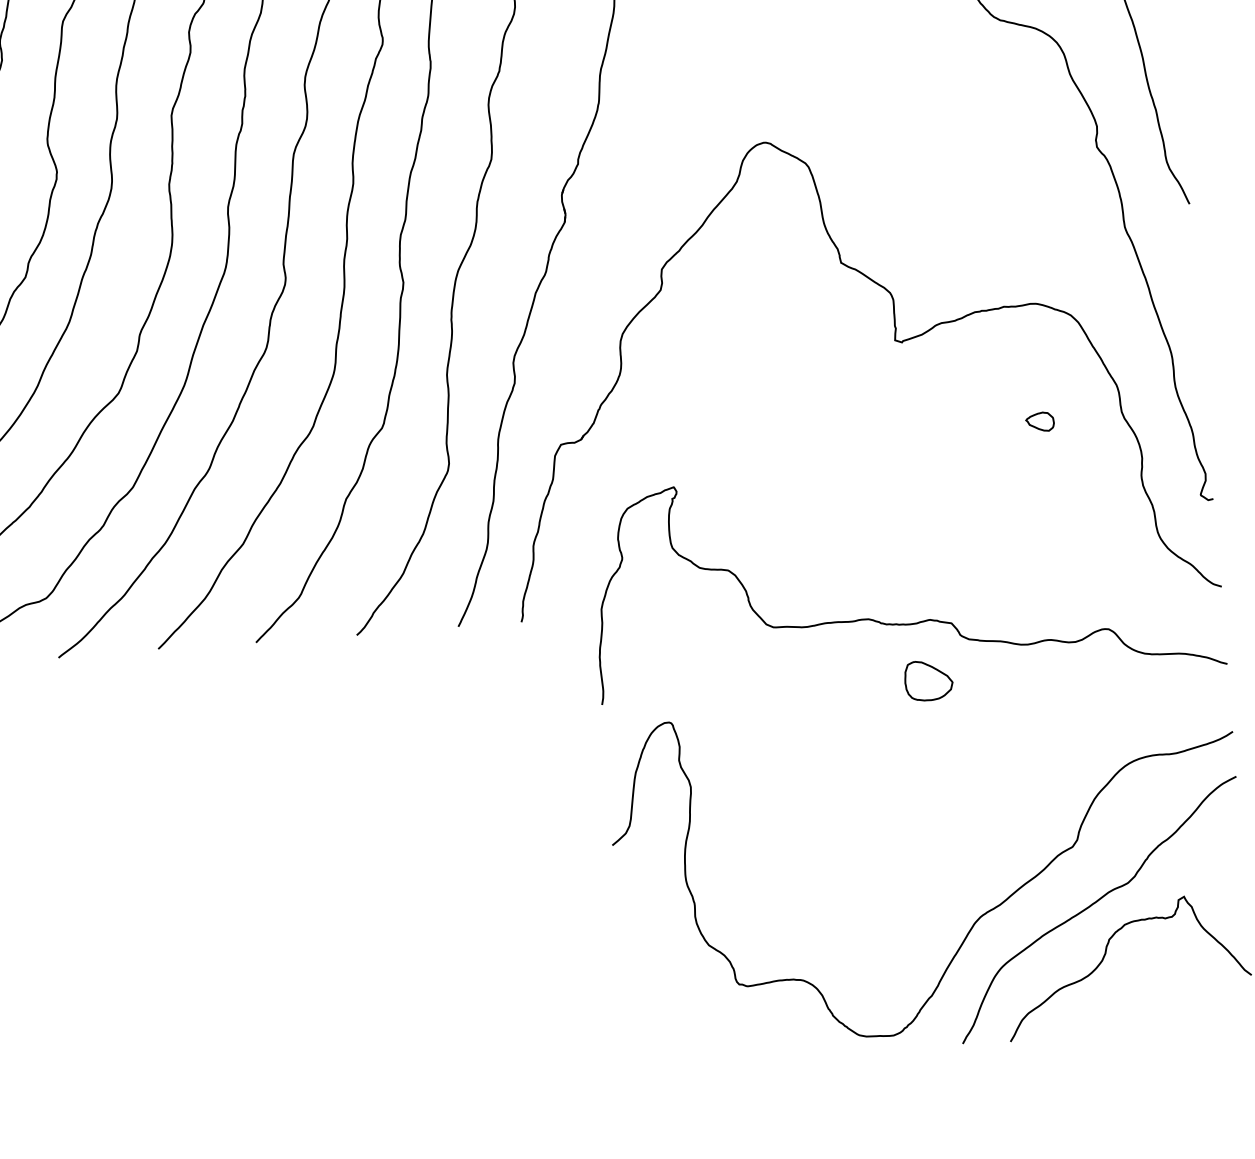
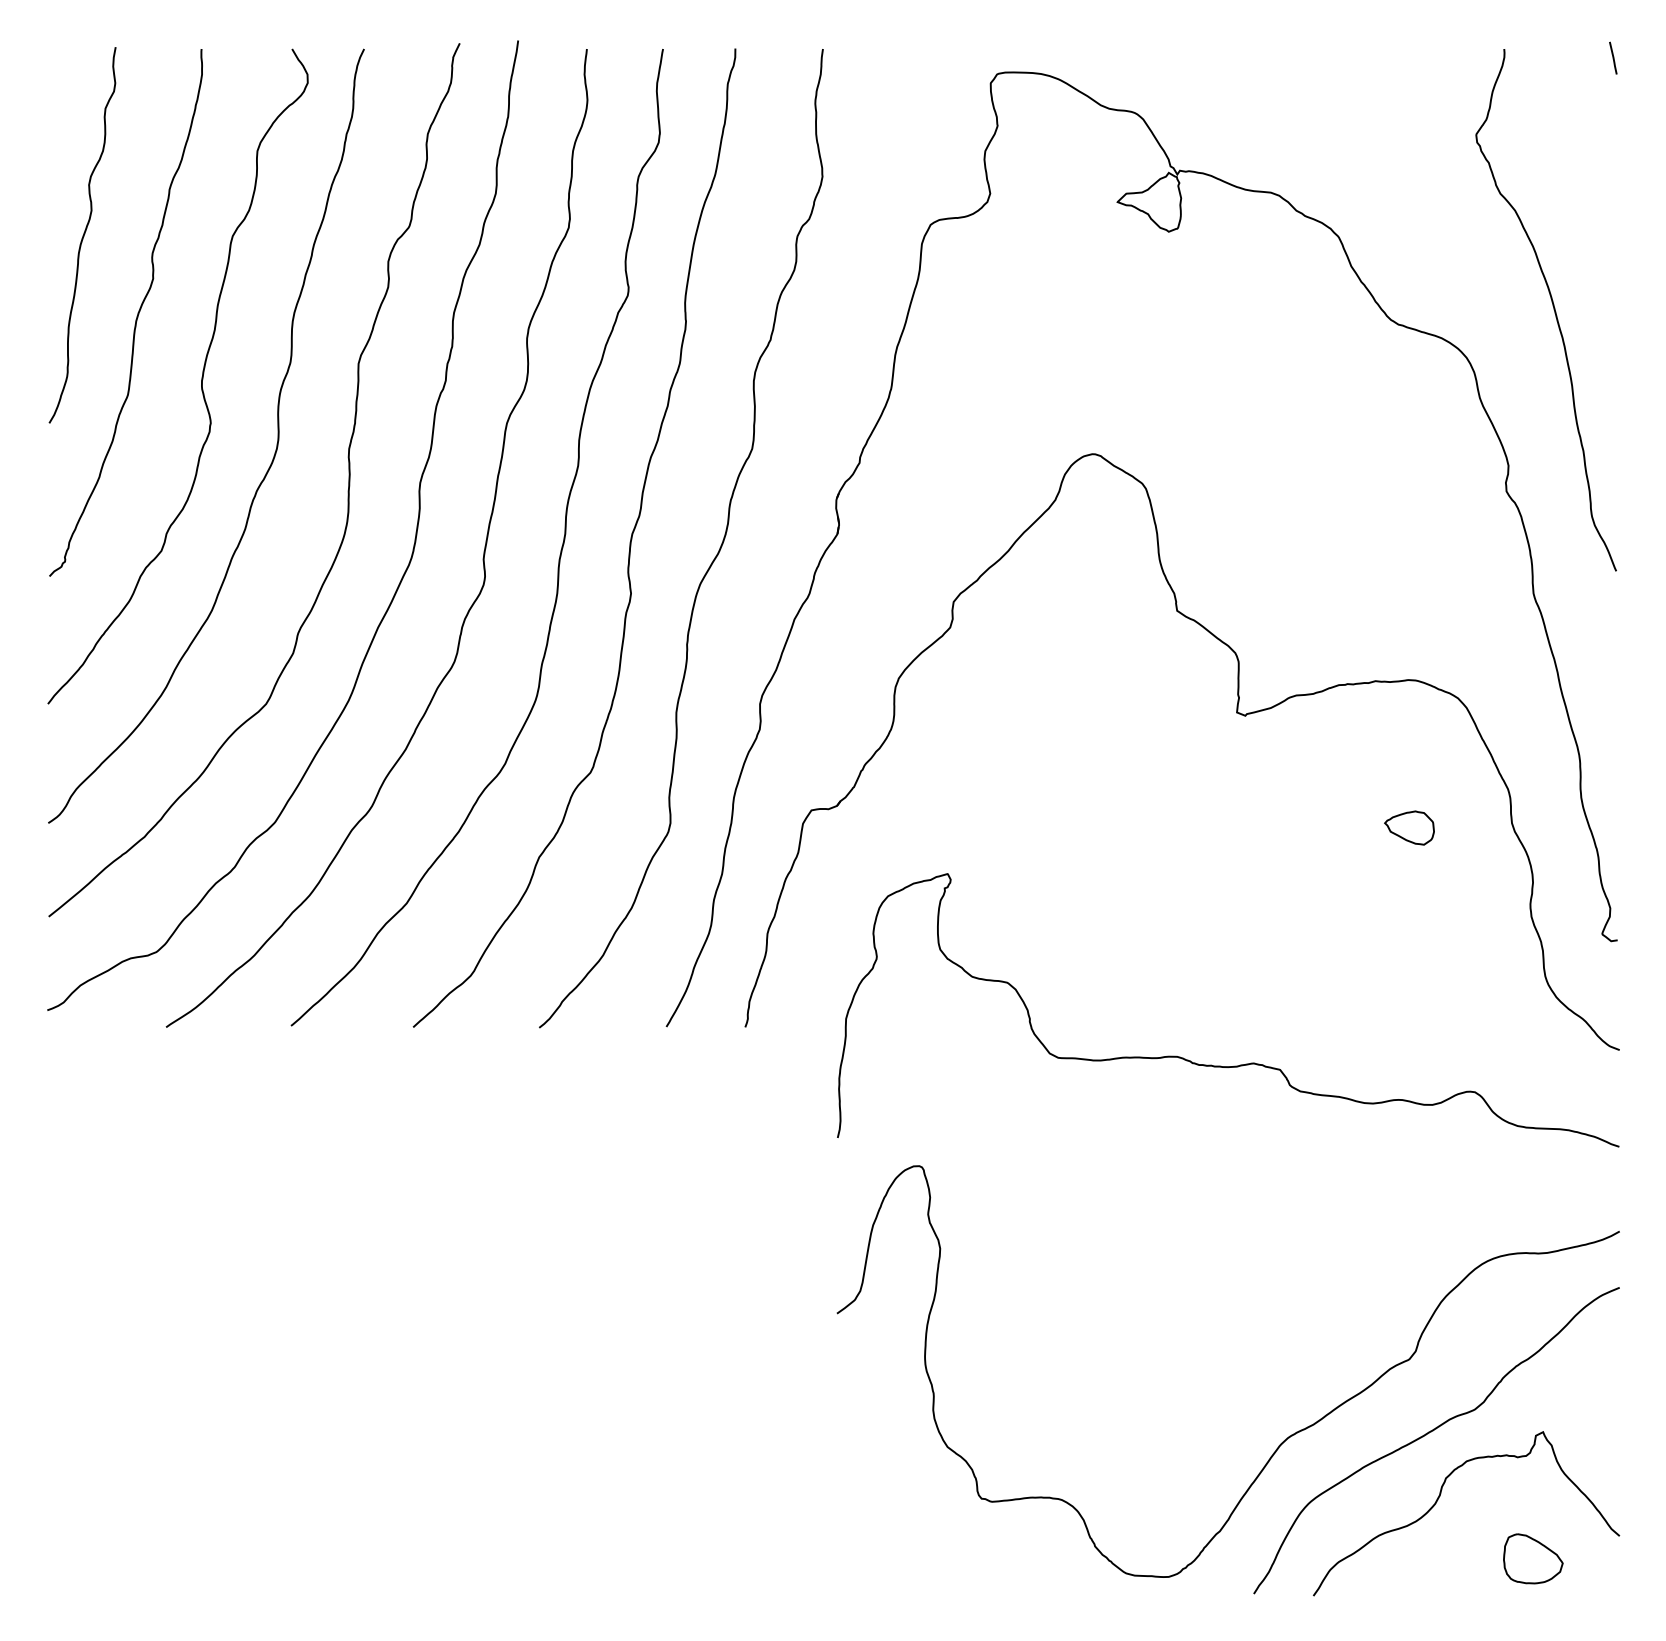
part: (1040, 421) -> (1409, 827), size x1.43
part: (928, 680) -> (1533, 1558), moved

